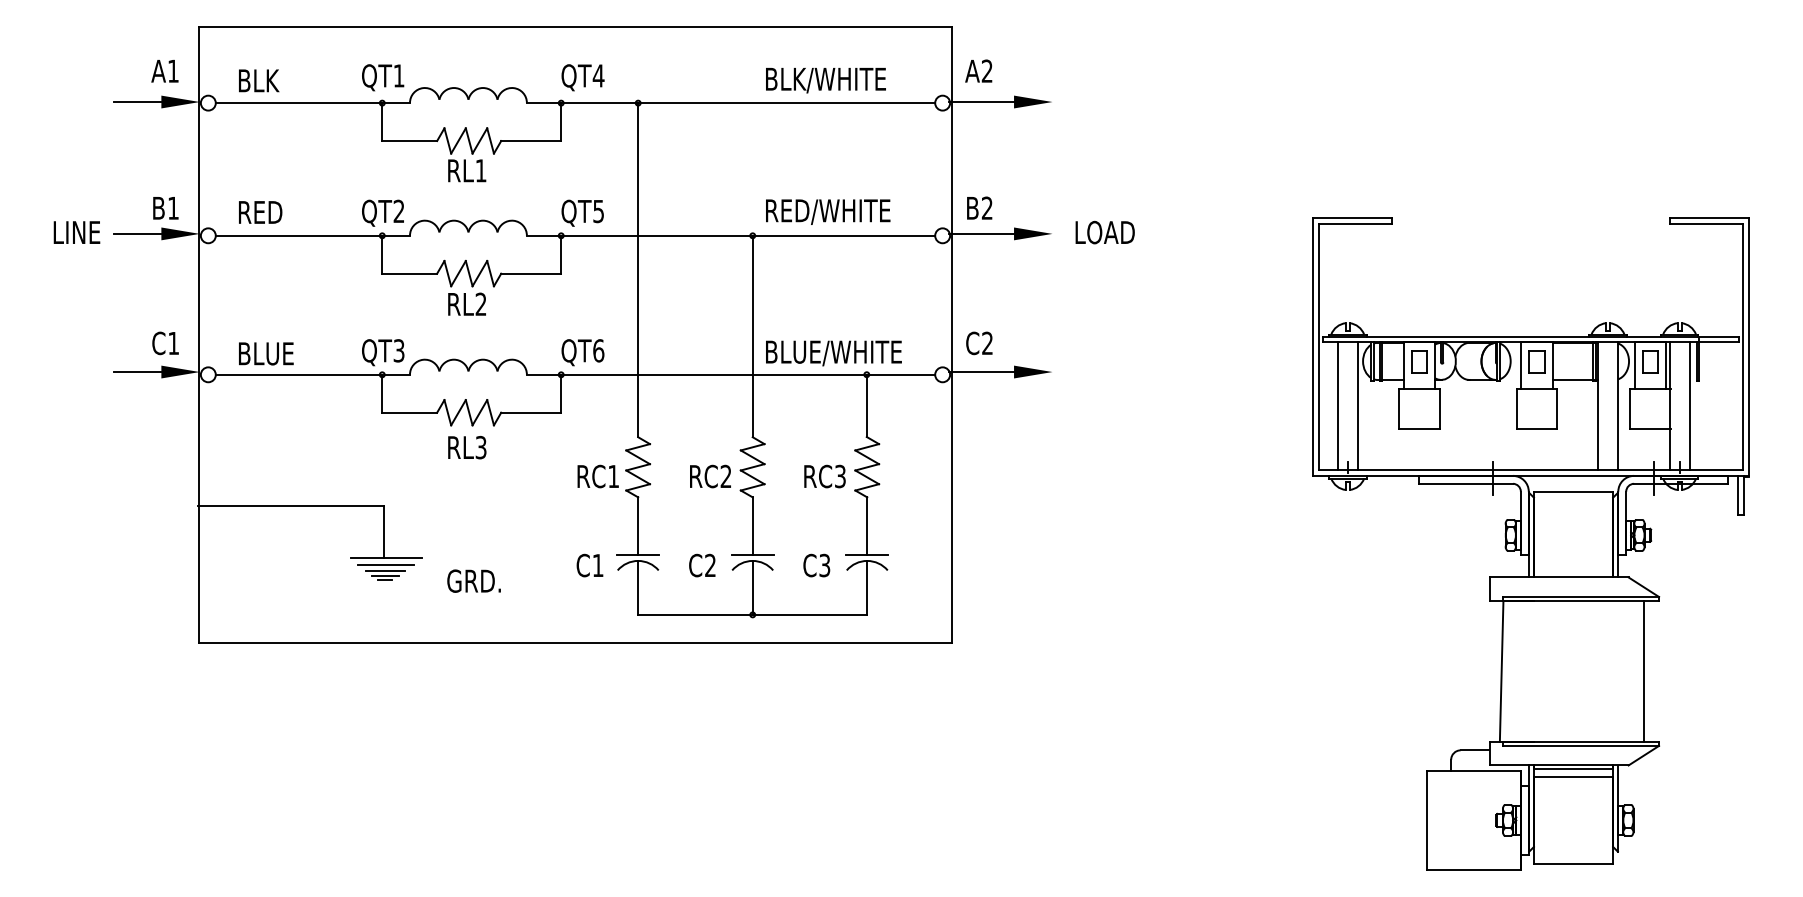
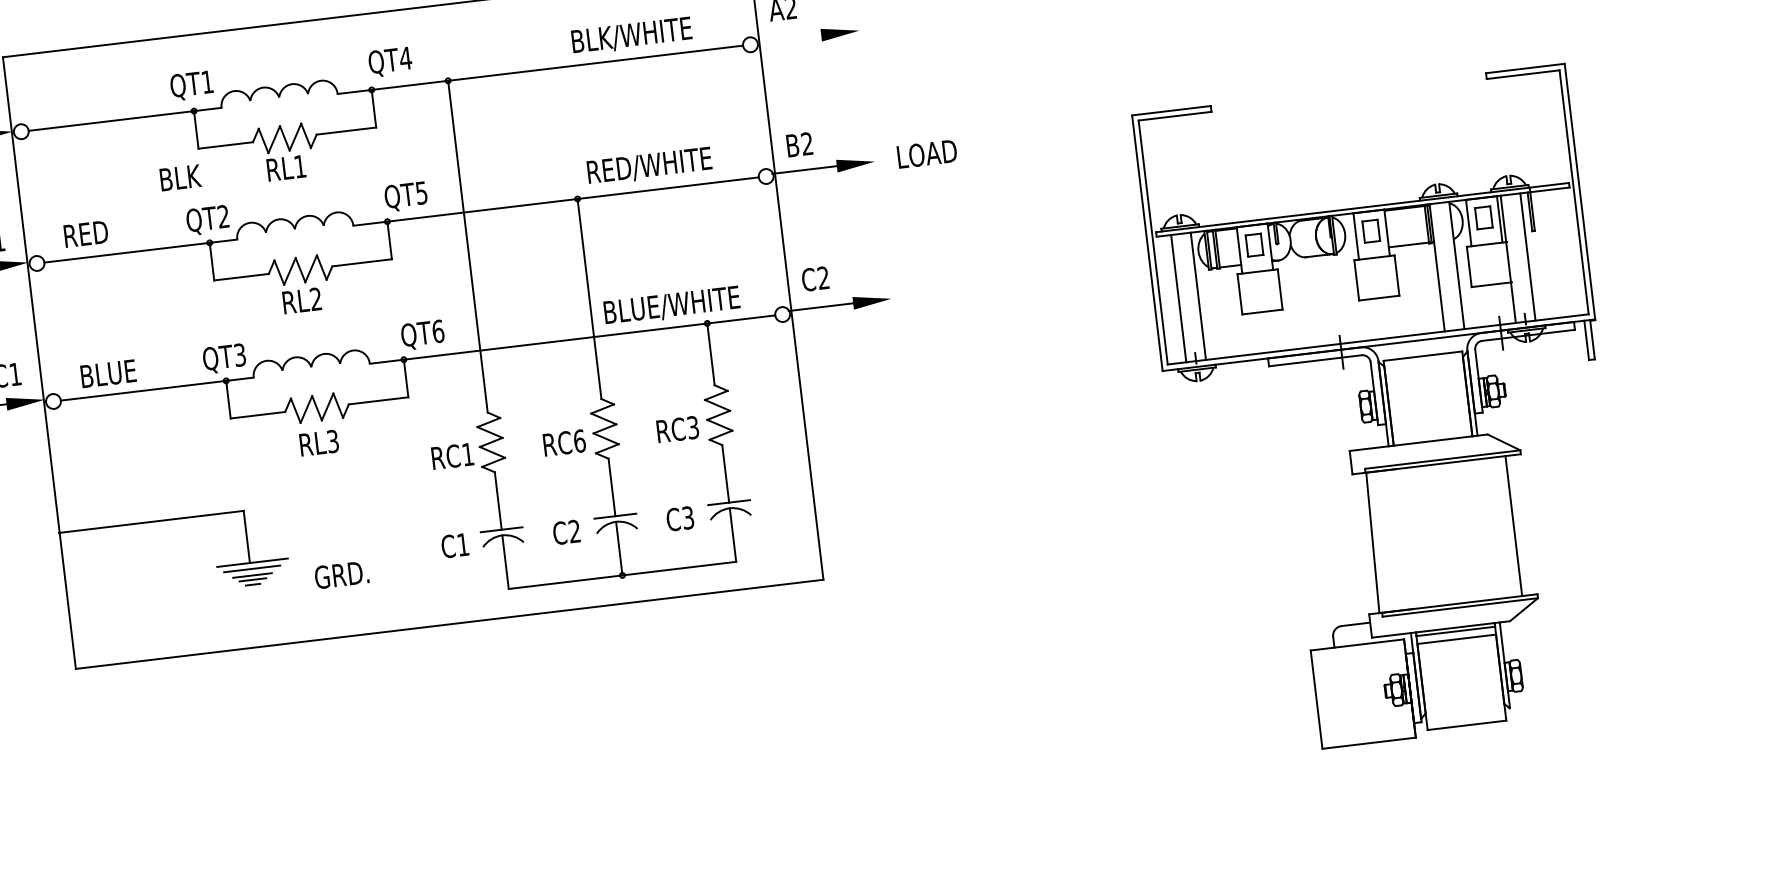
text: (259, 80) -> (181, 177), moved
line: (981, 102) -> (788, 39), removed
text: (725, 476) -> (579, 441), RC2 -> RC6

